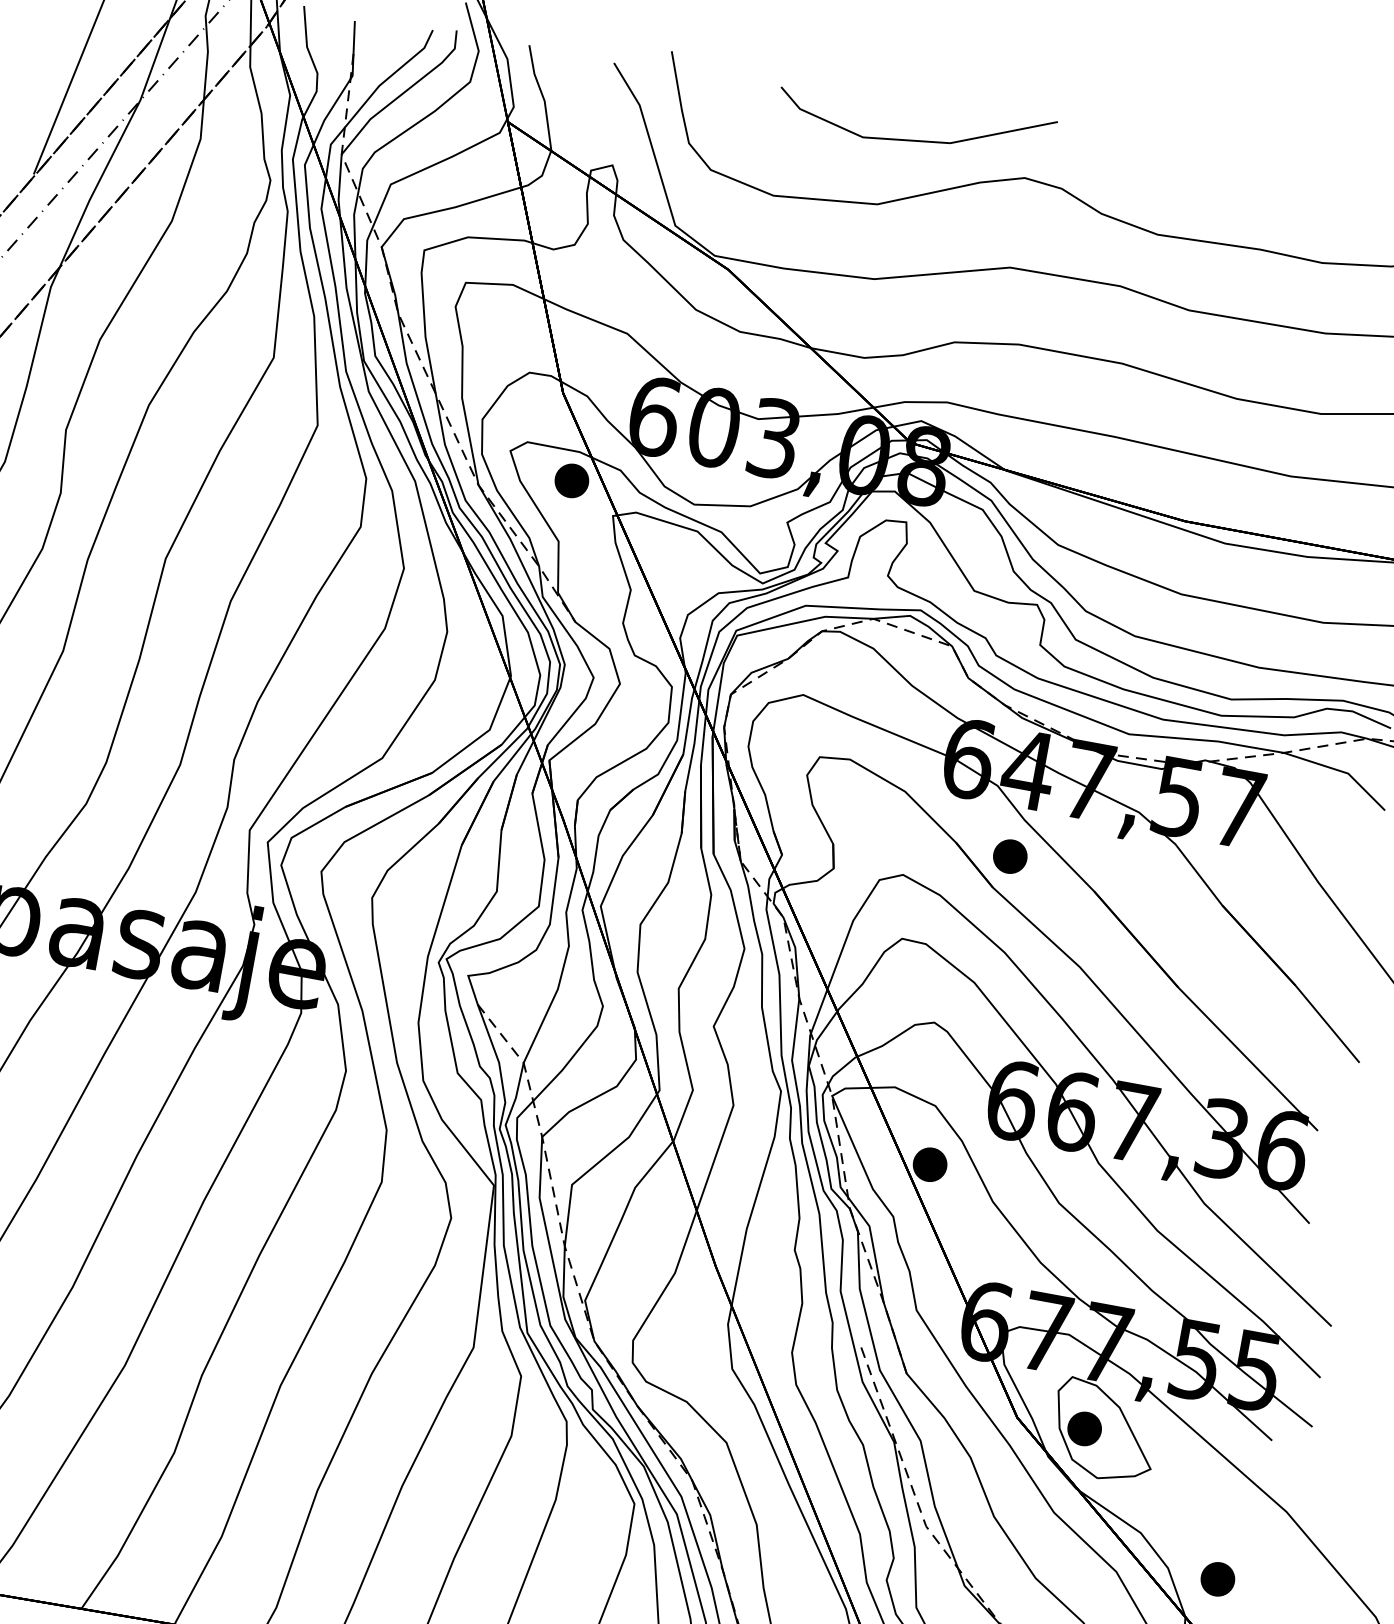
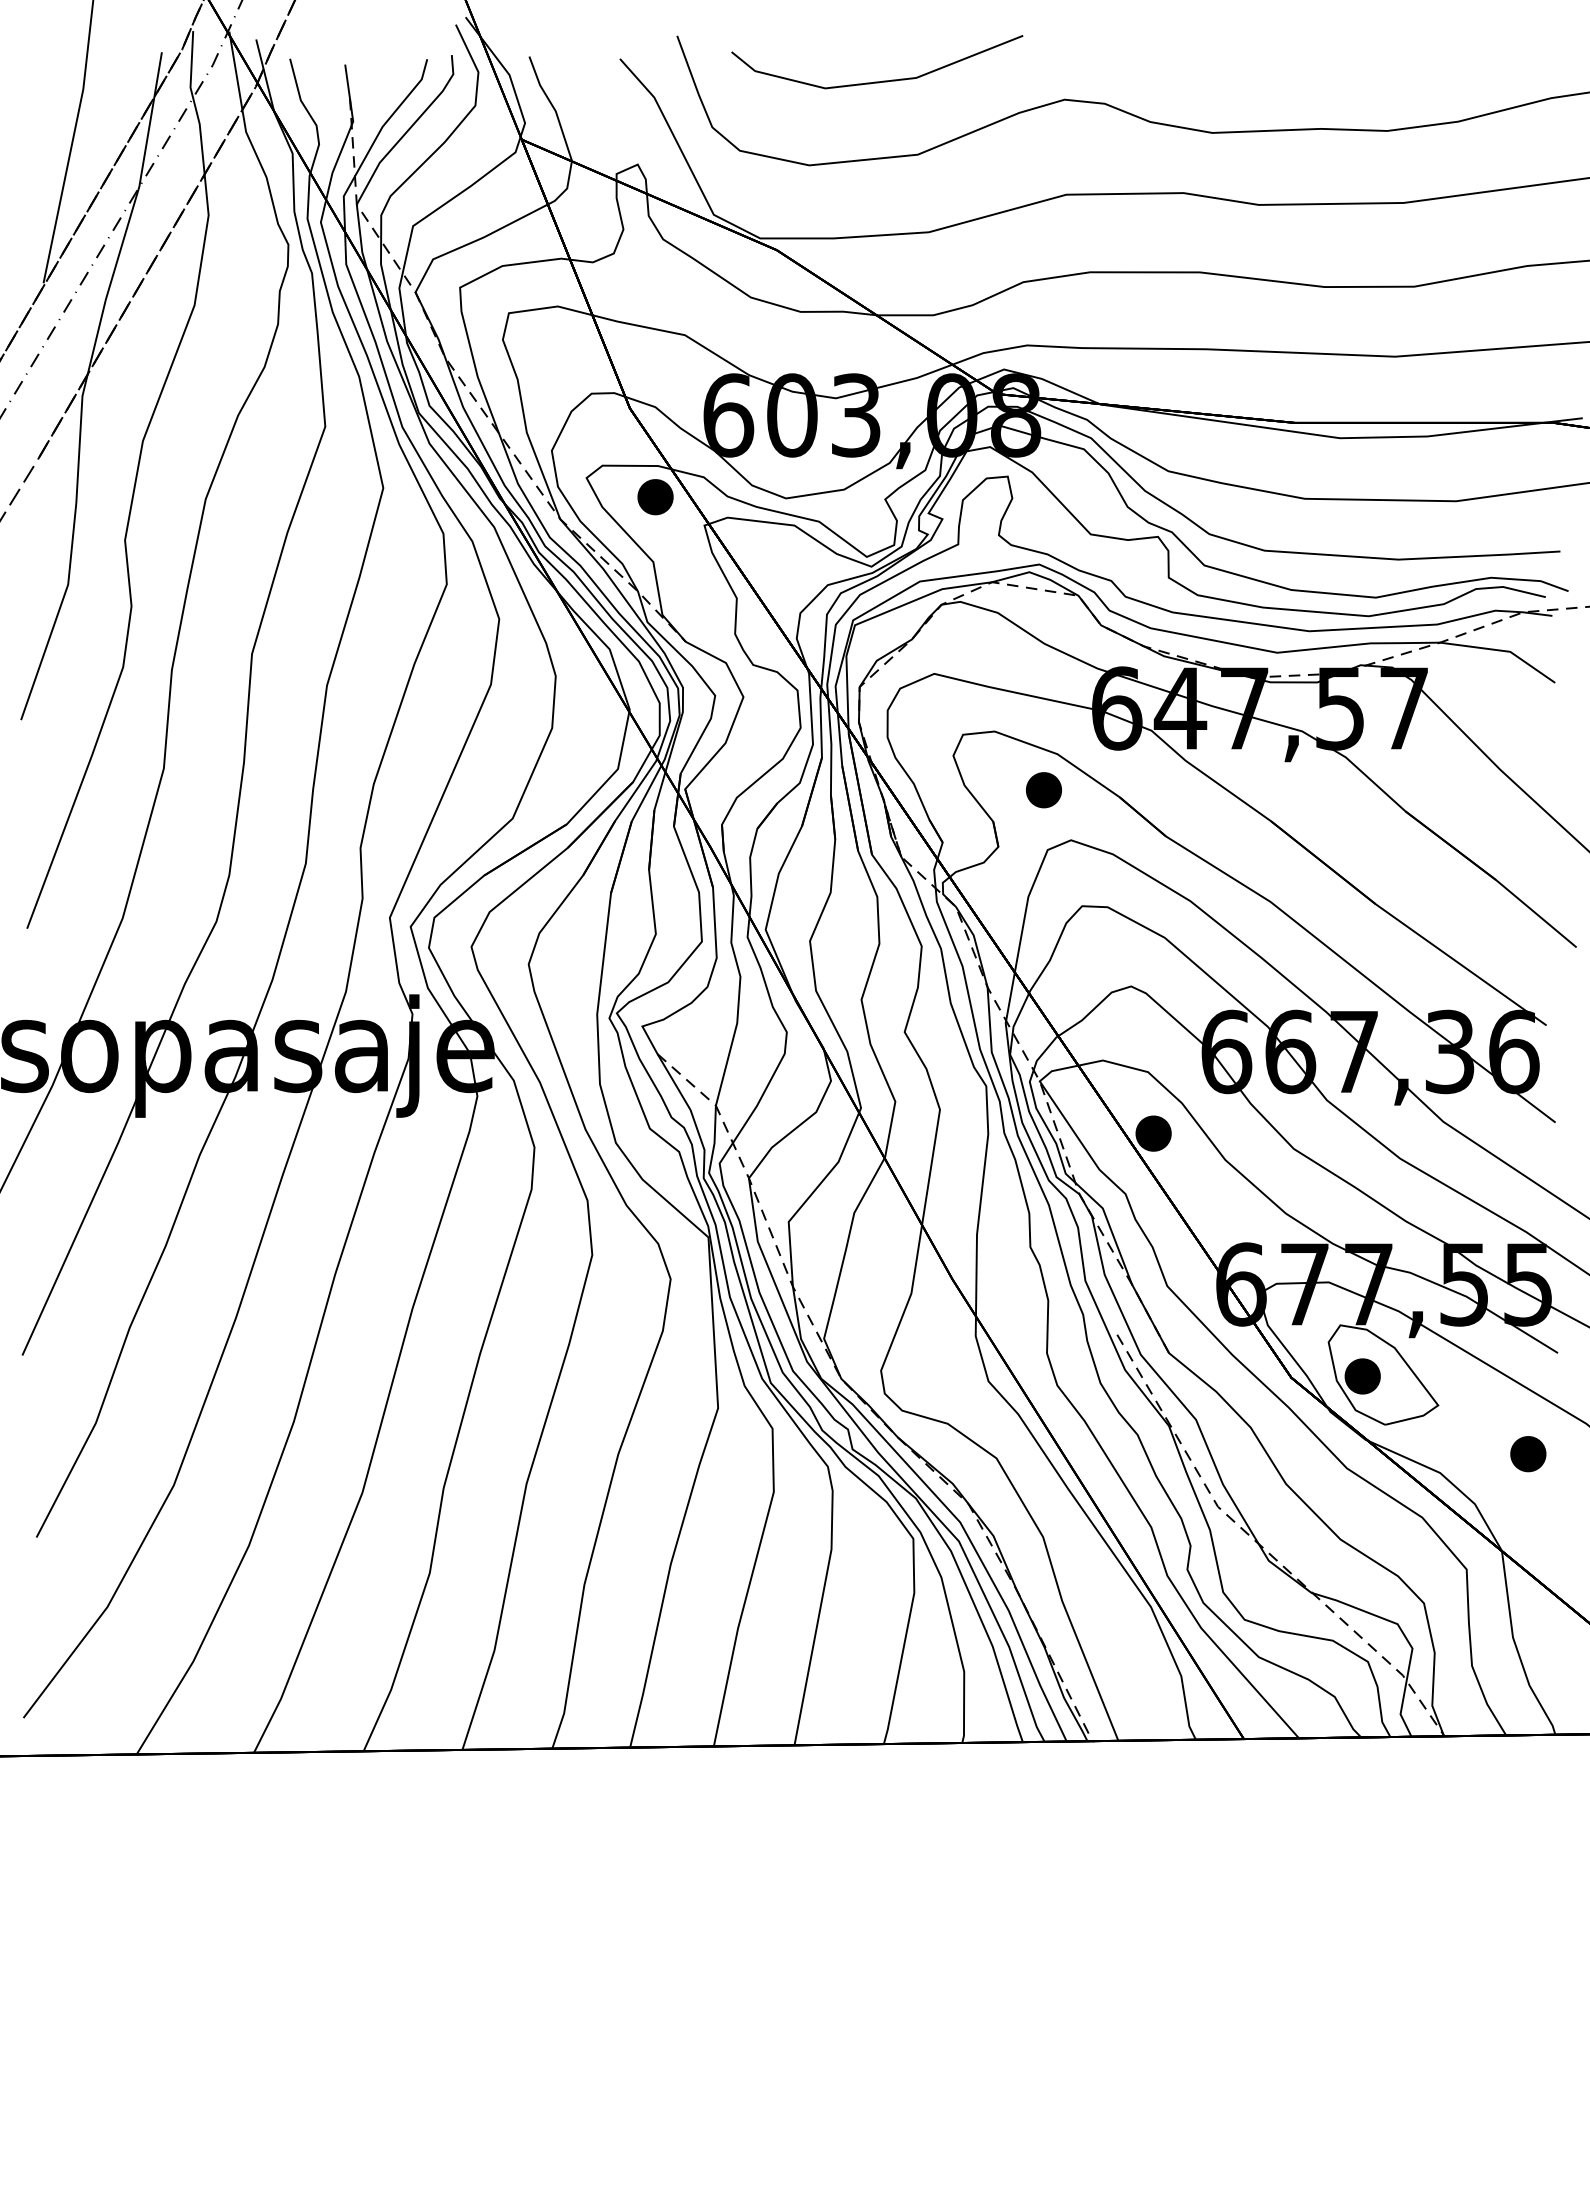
line: (918, 139) -> (882, 80), moved
part: (1009, 856) -> (1043, 790), moved
part: (1217, 1579) -> (1528, 1454), moved

